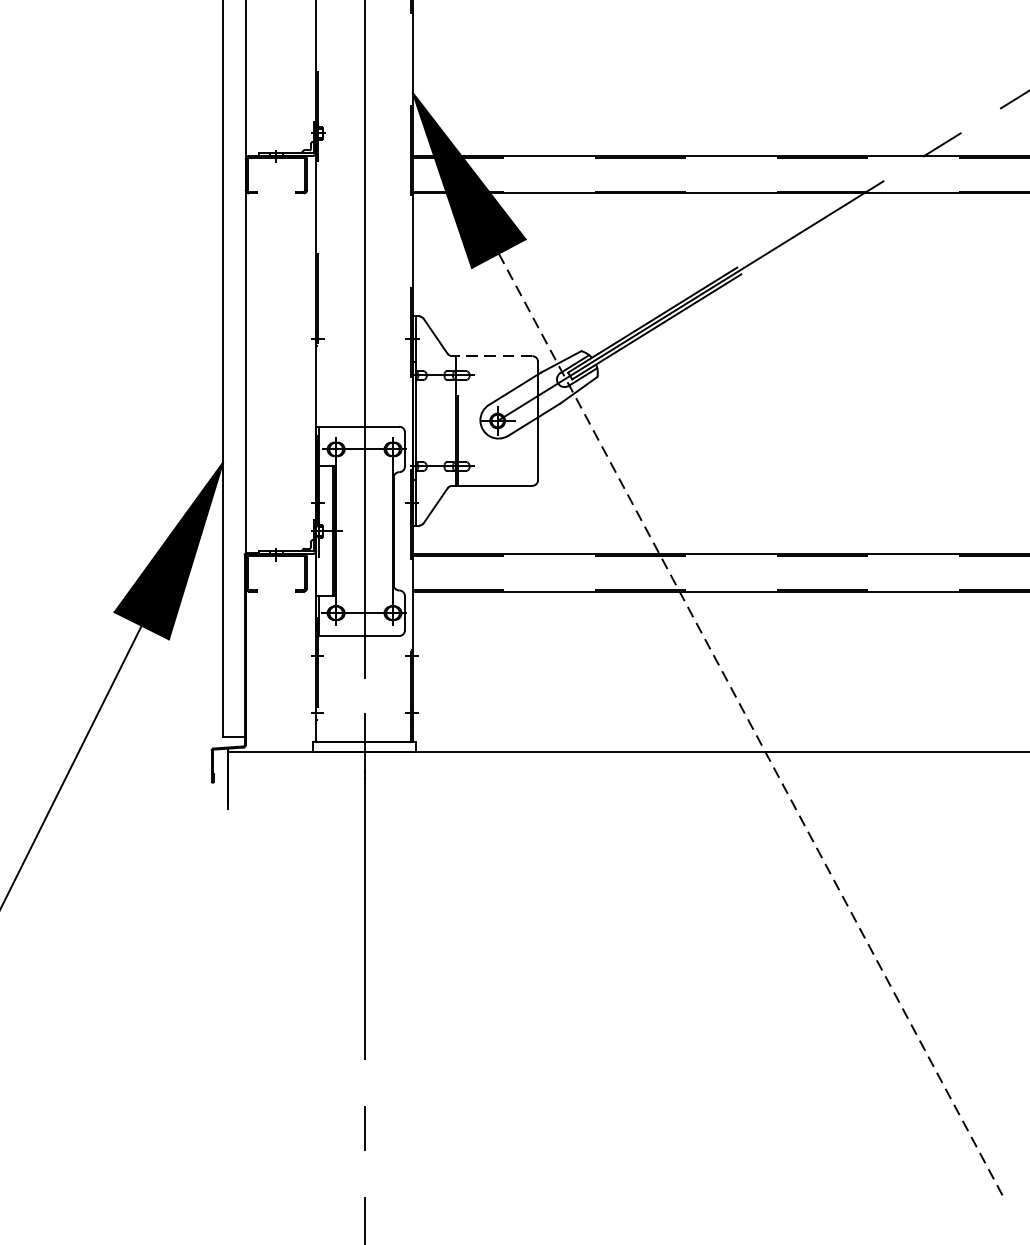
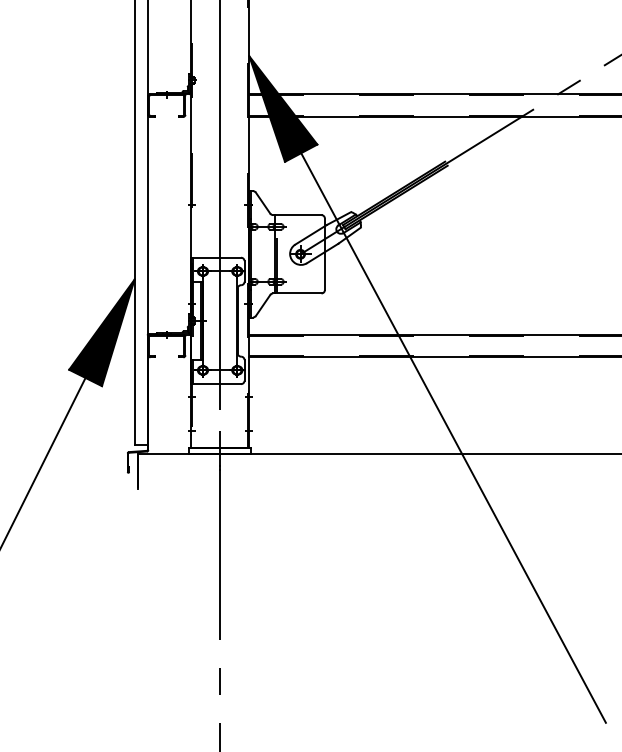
line: (490, 356) -> (296, 215), dashed -> solid
line: (750, 725) -> (453, 438), dashed -> solid

